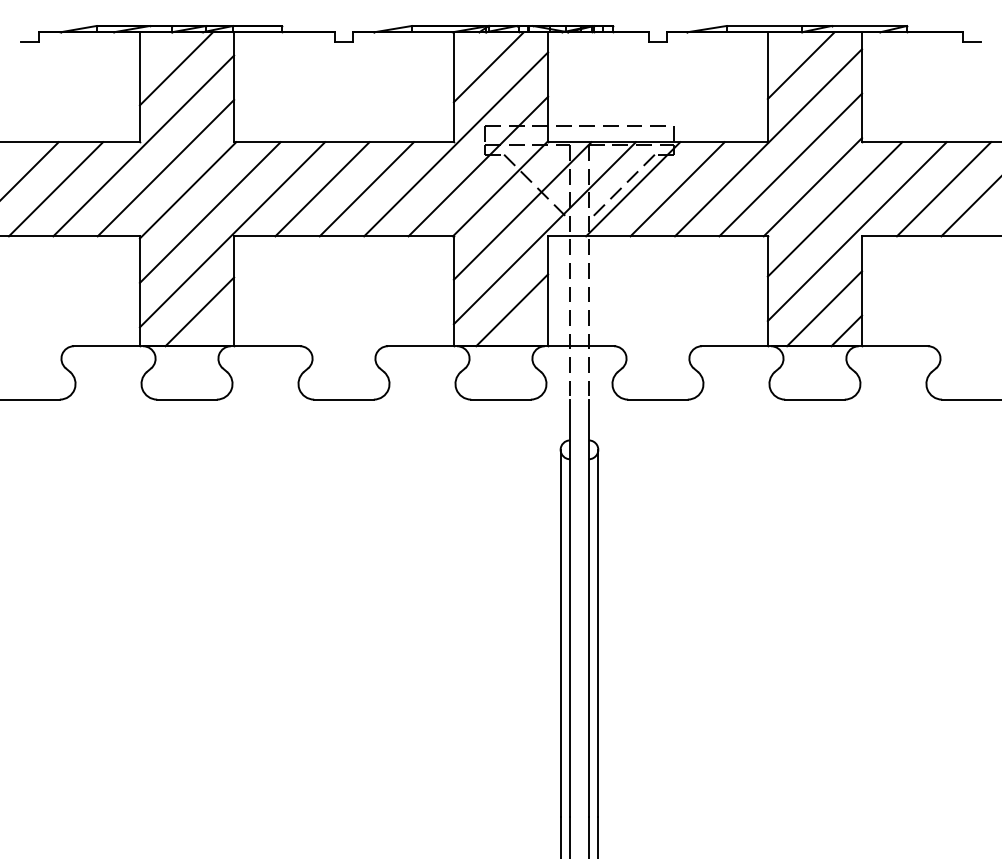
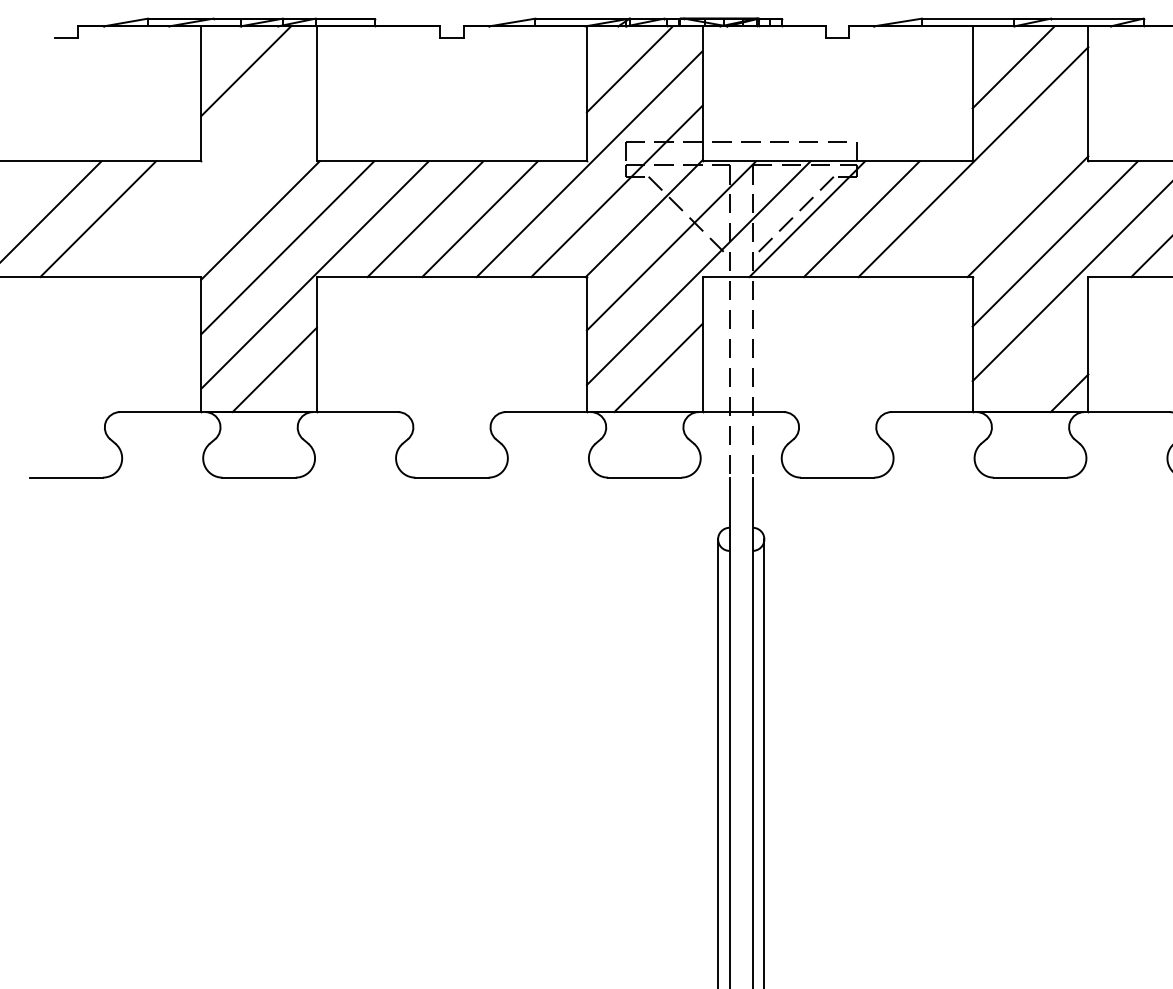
line: (143, 145) -> (205, 165), removed
line: (790, 164) -> (1000, 188), removed
line: (165, 167) -> (232, 192), removed
line: (824, 308) -> (1042, 365), removed

